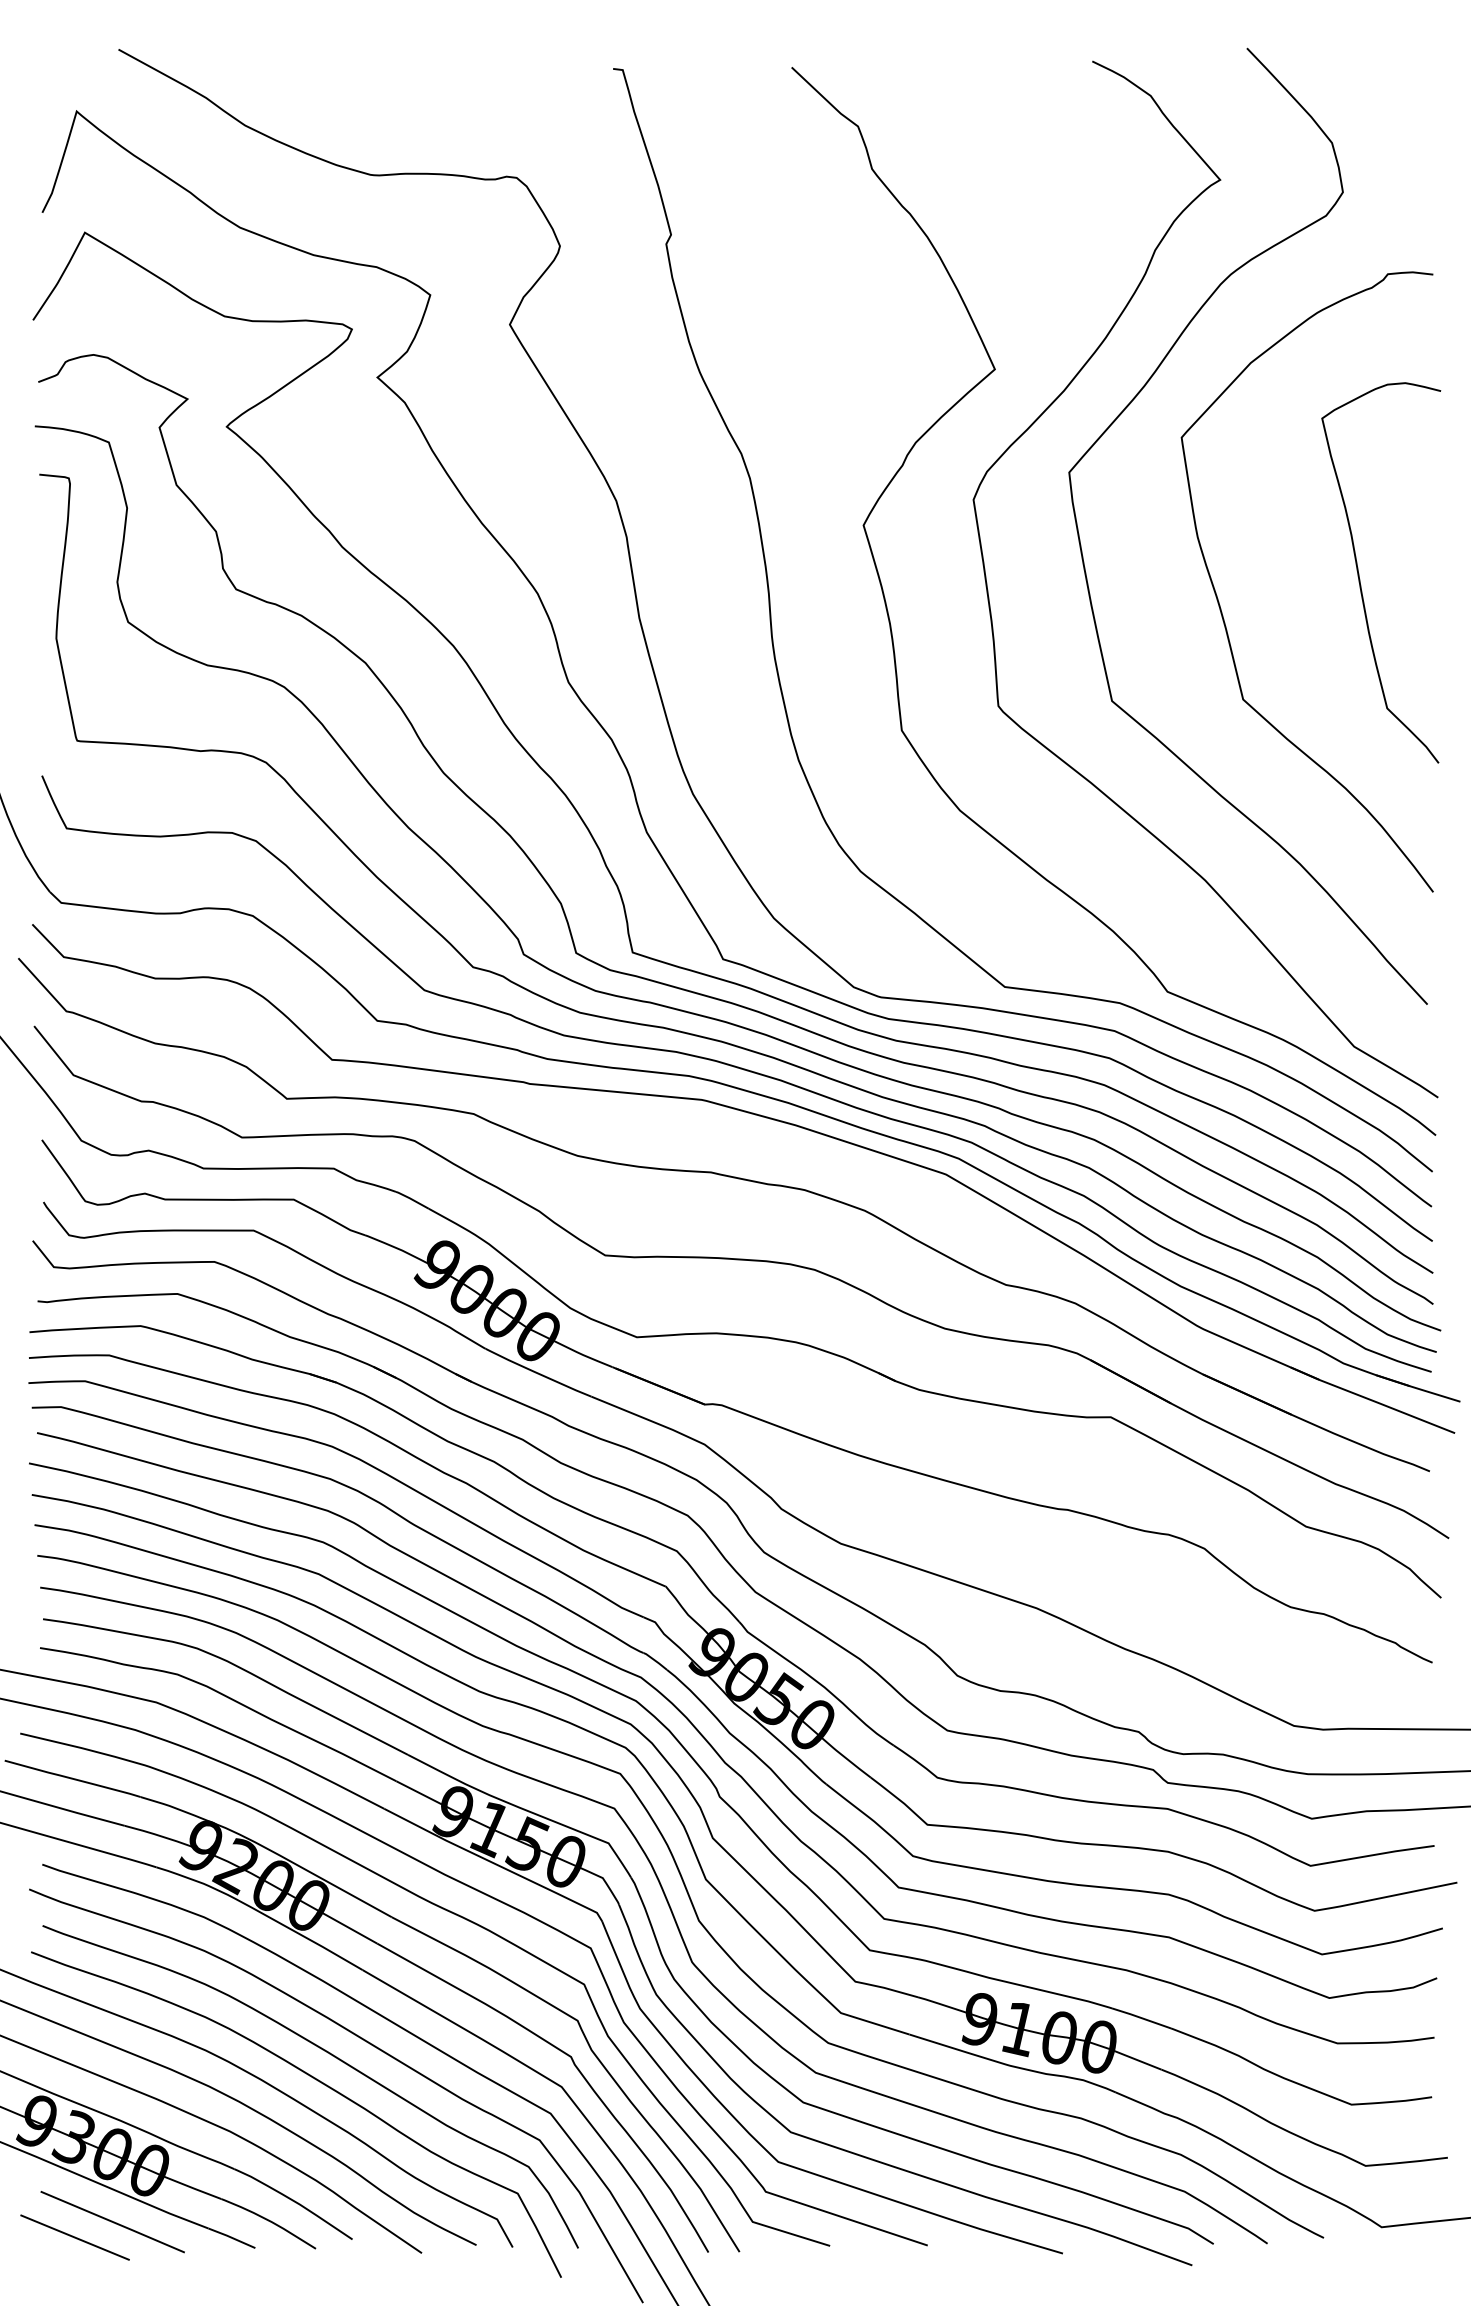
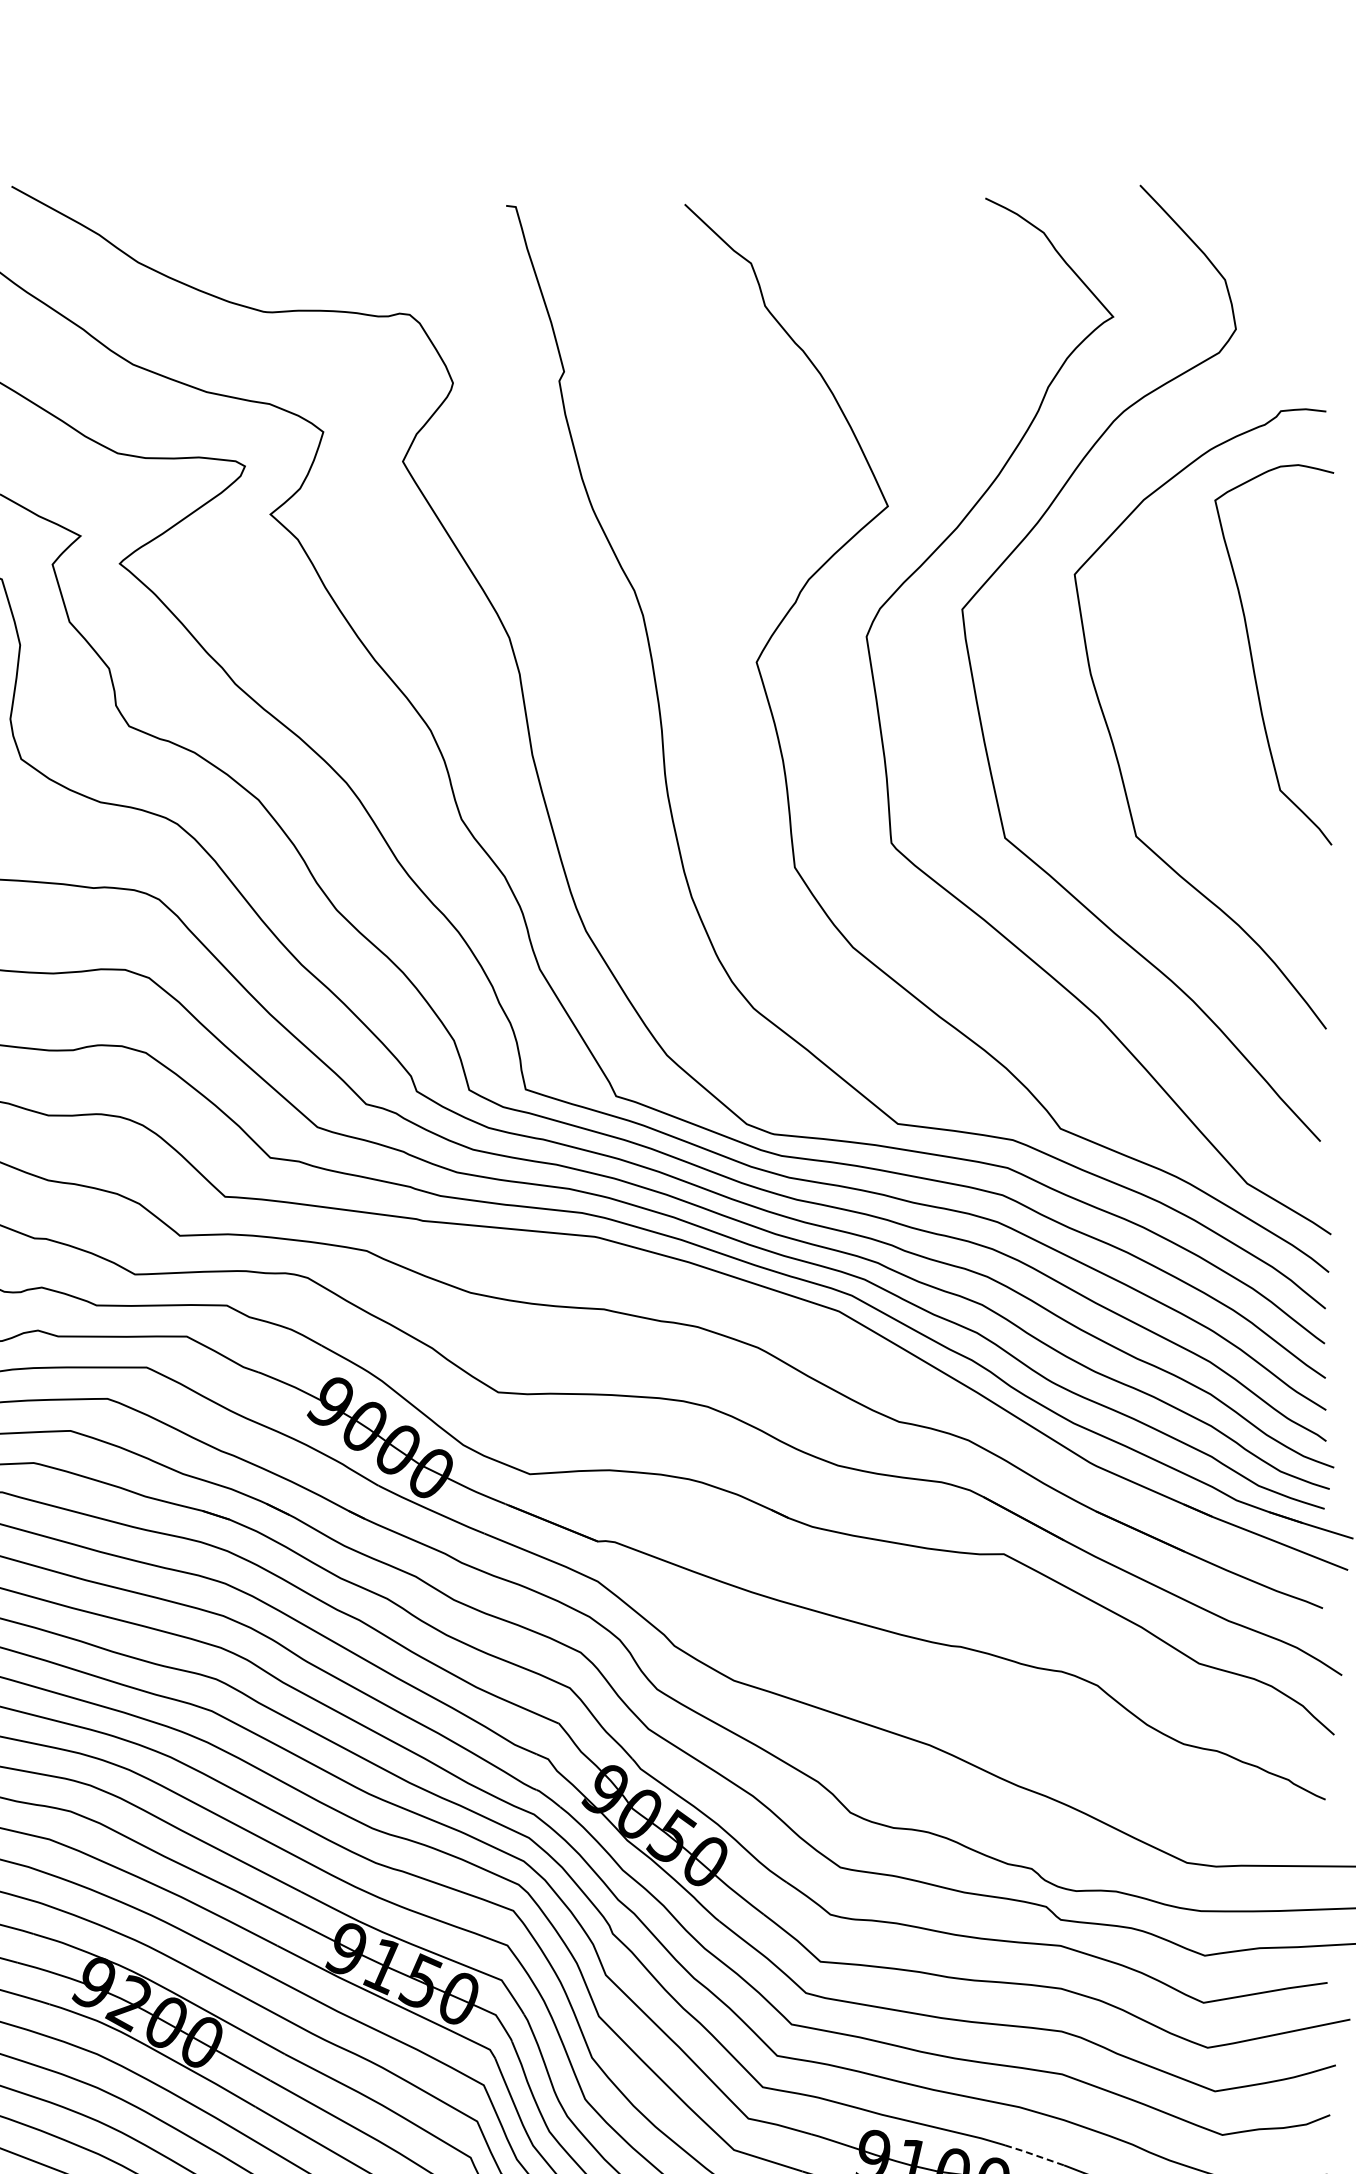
curve: (1359, 573) -> (1252, 655), moved
line: (1140, 2017) -> (1033, 2154), solid -> dashed

